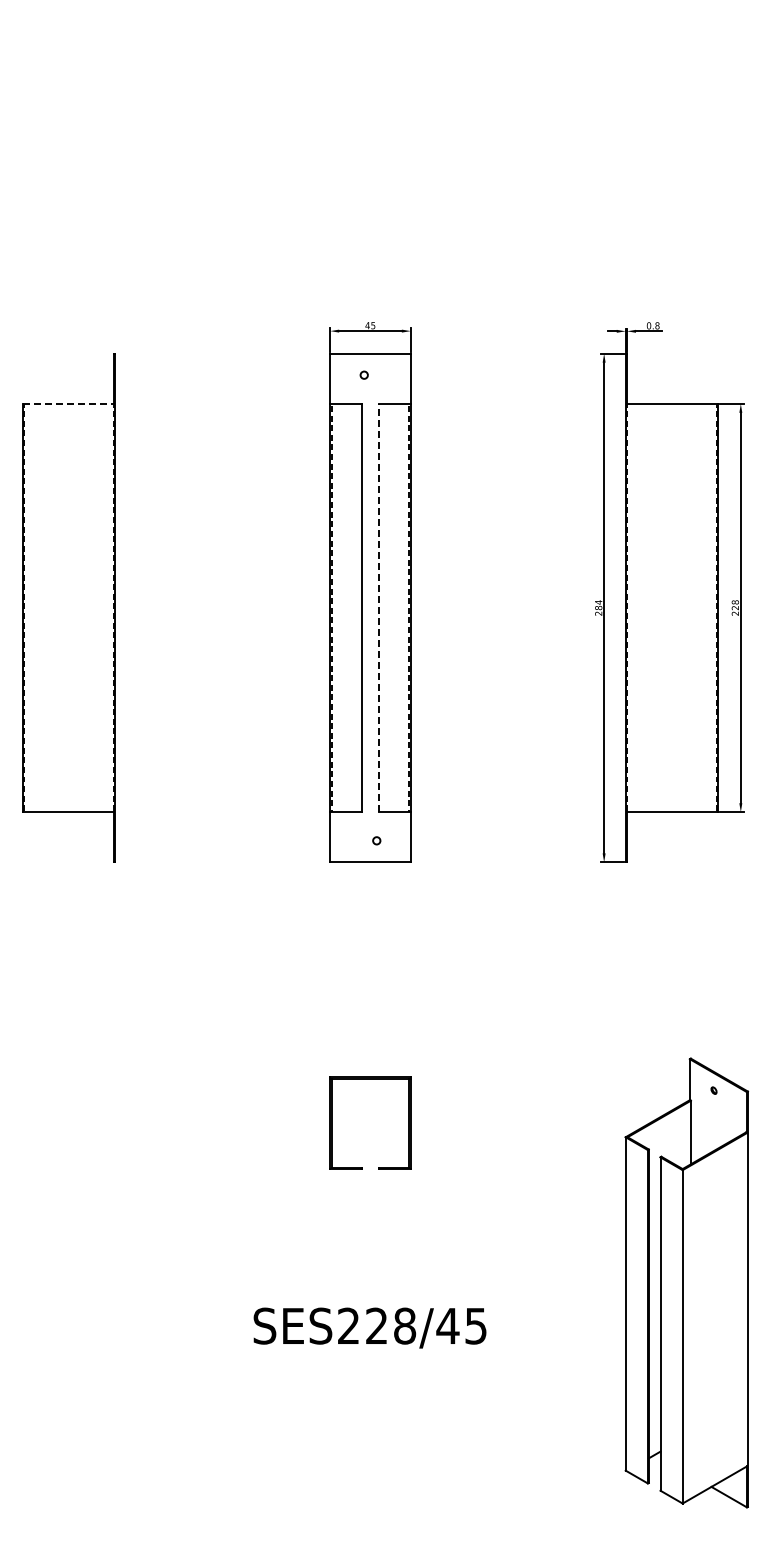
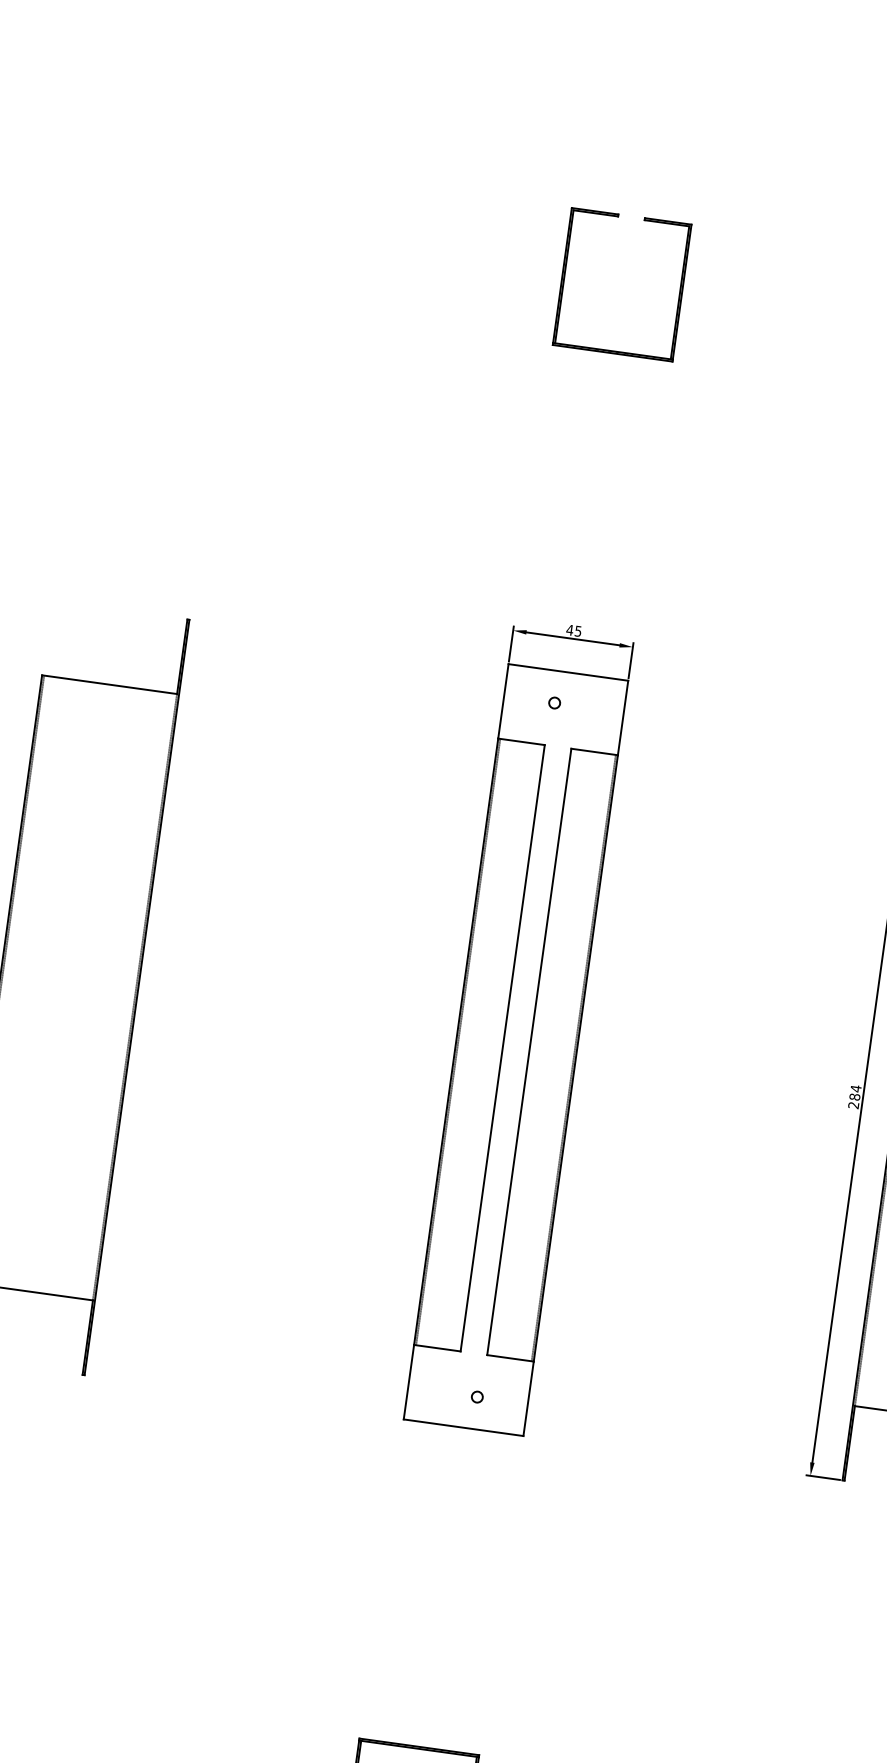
part: (332, 92) -> (565, 276), added
line: (69, 403) -> (111, 684), dashed -> solid
line: (379, 607) -> (529, 1051), dashed -> solid

